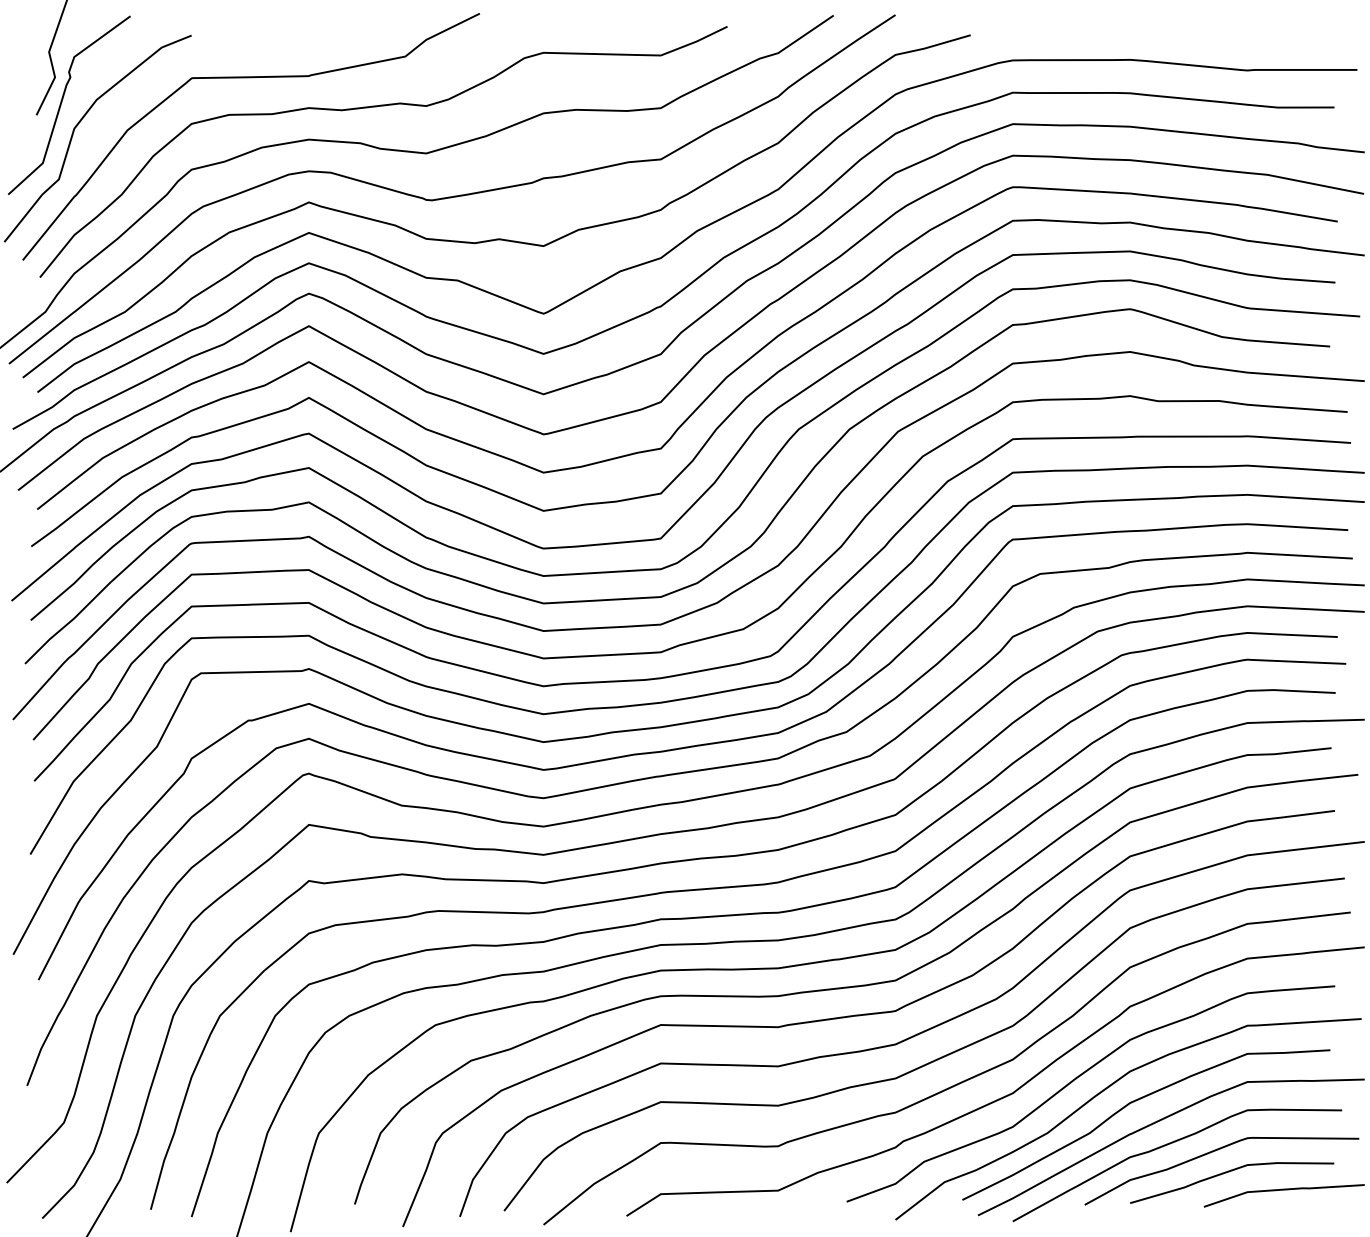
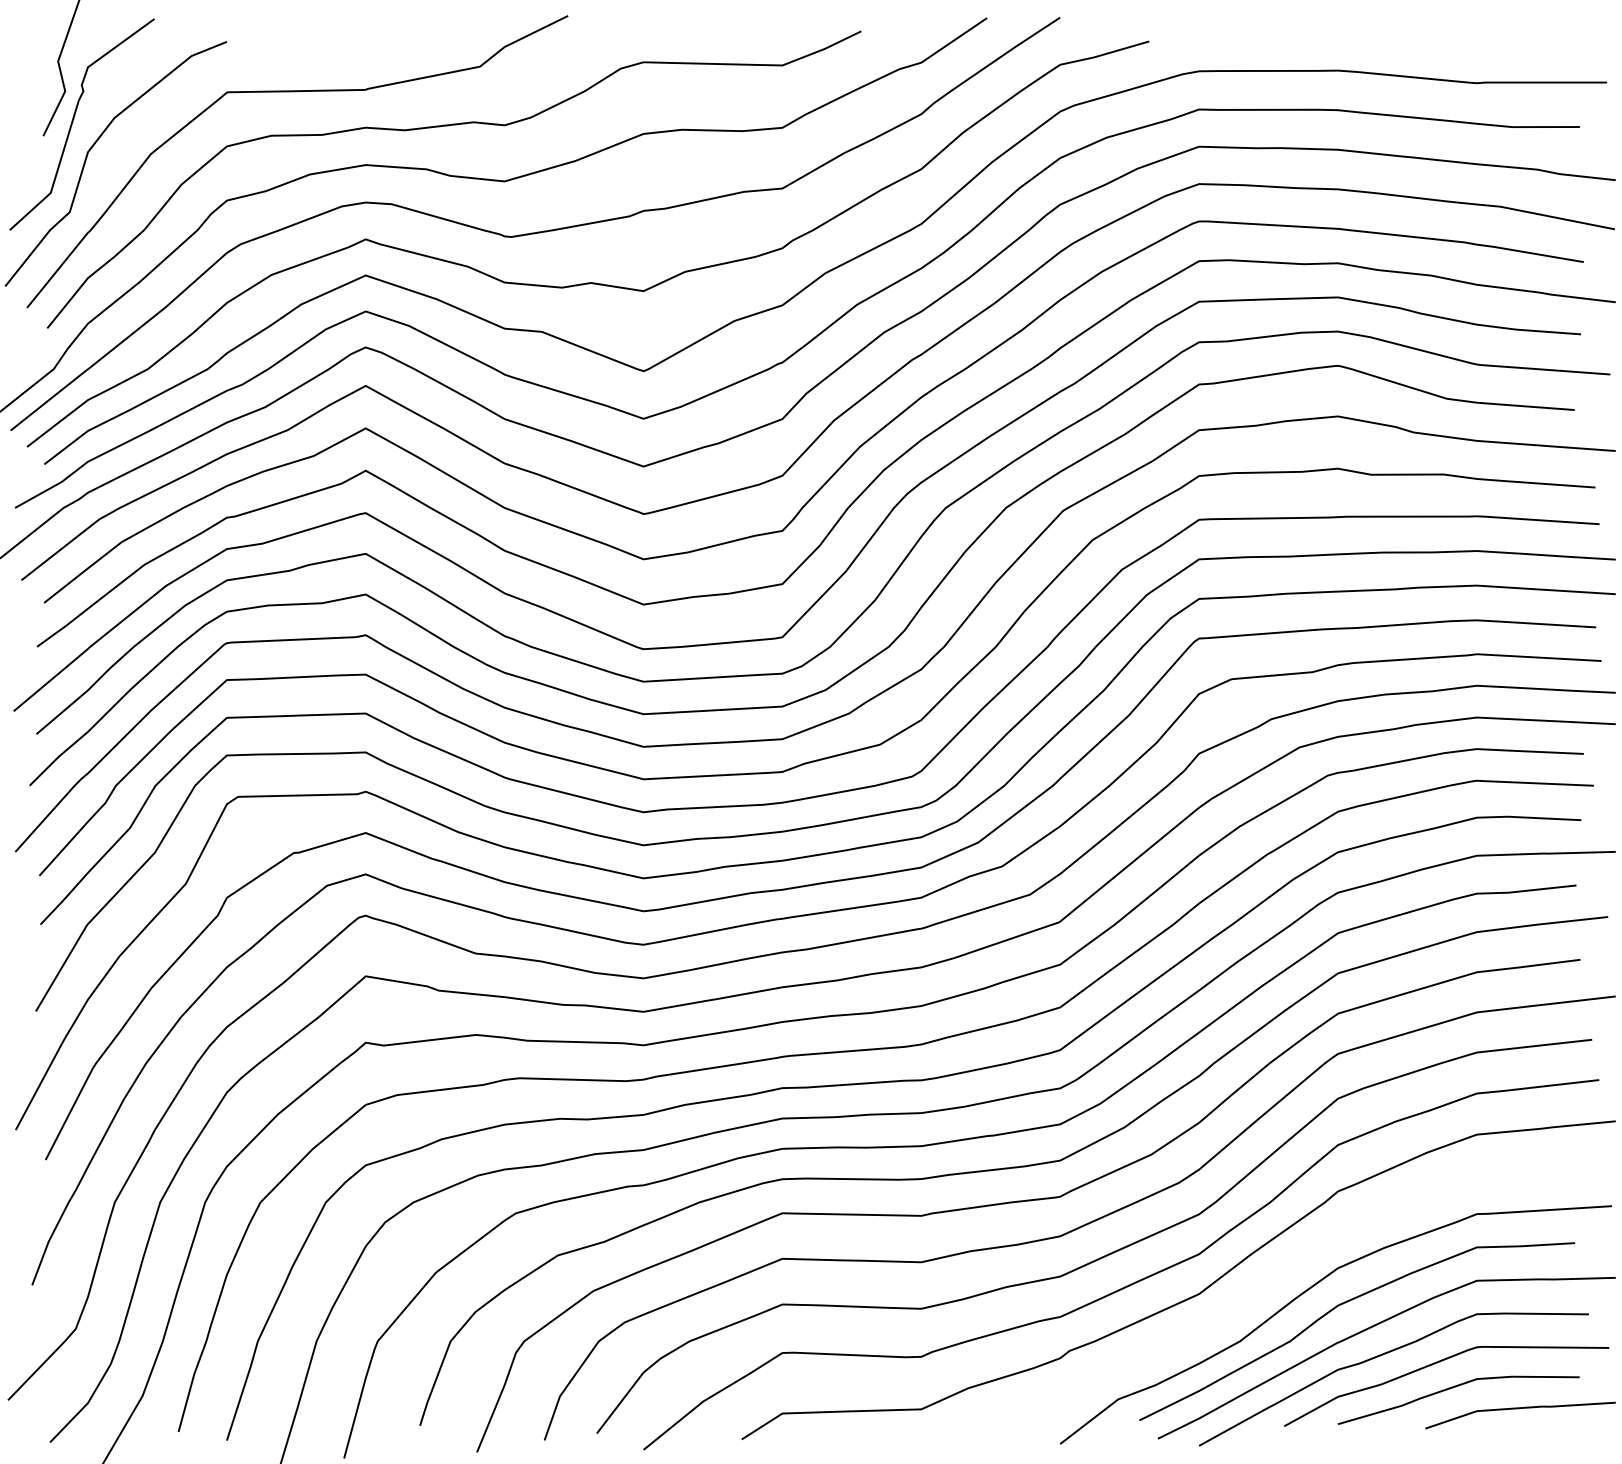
curve: (1079, 1077) -> (1278, 1275), removed

